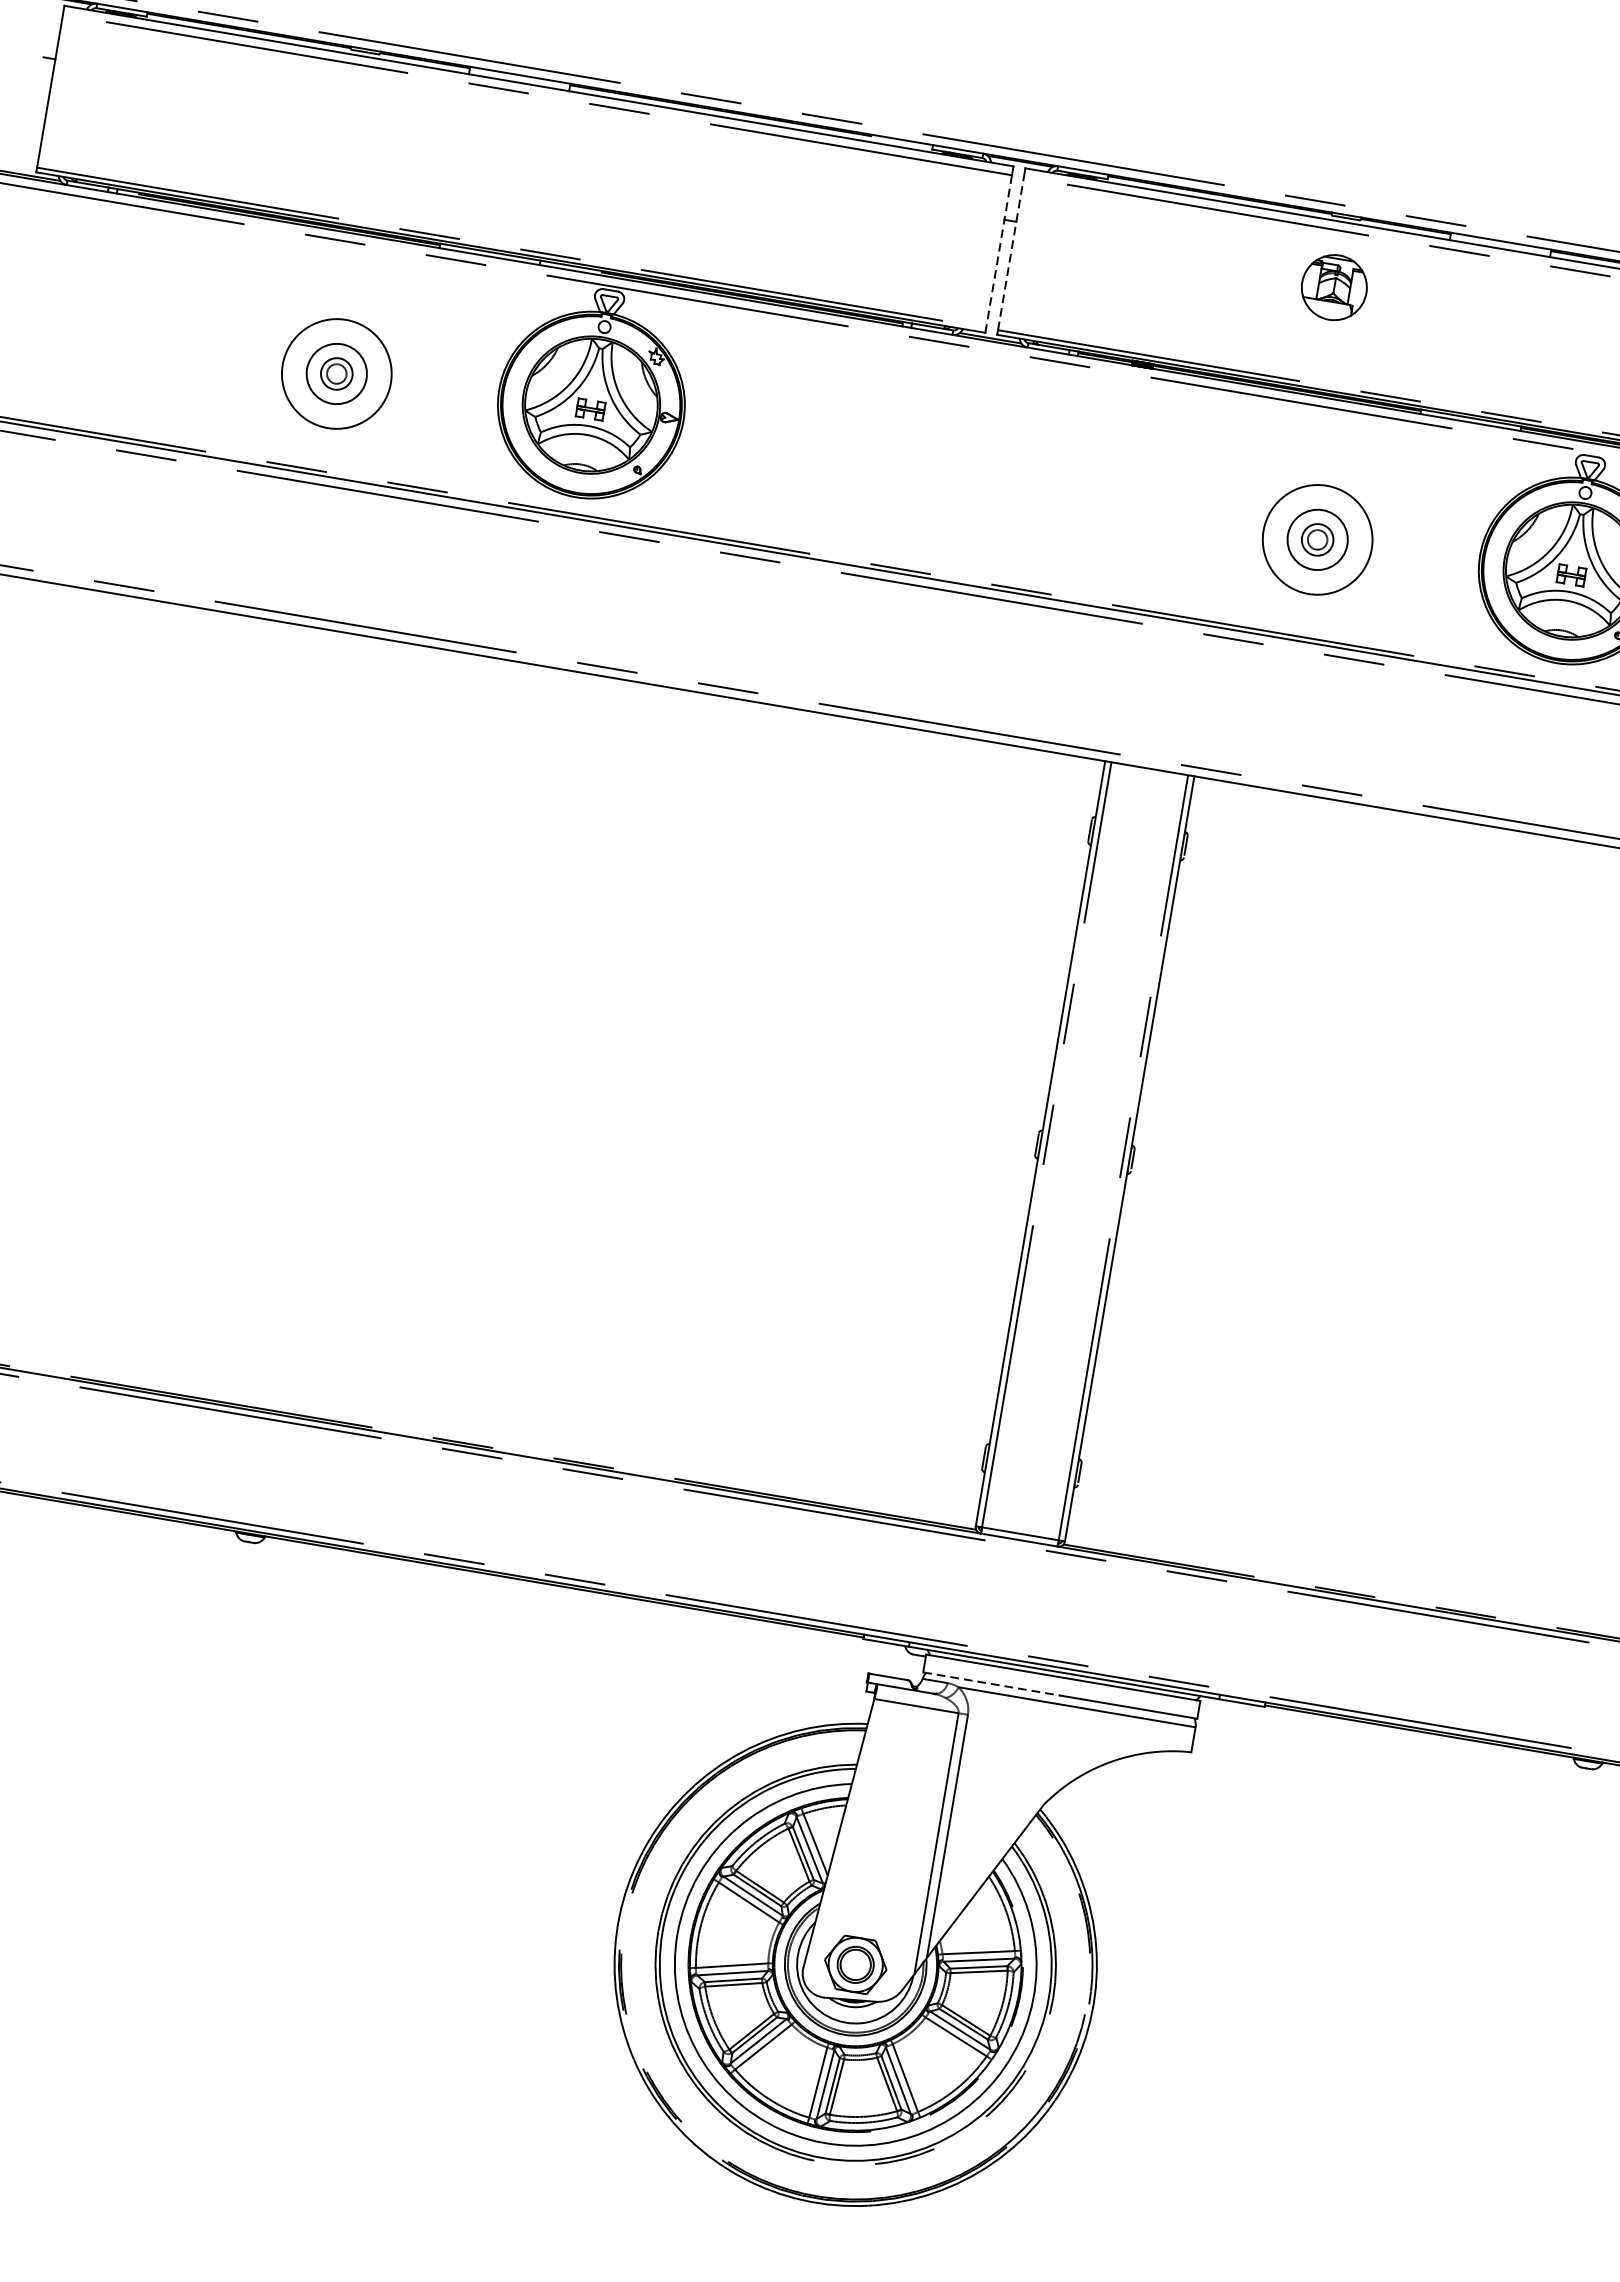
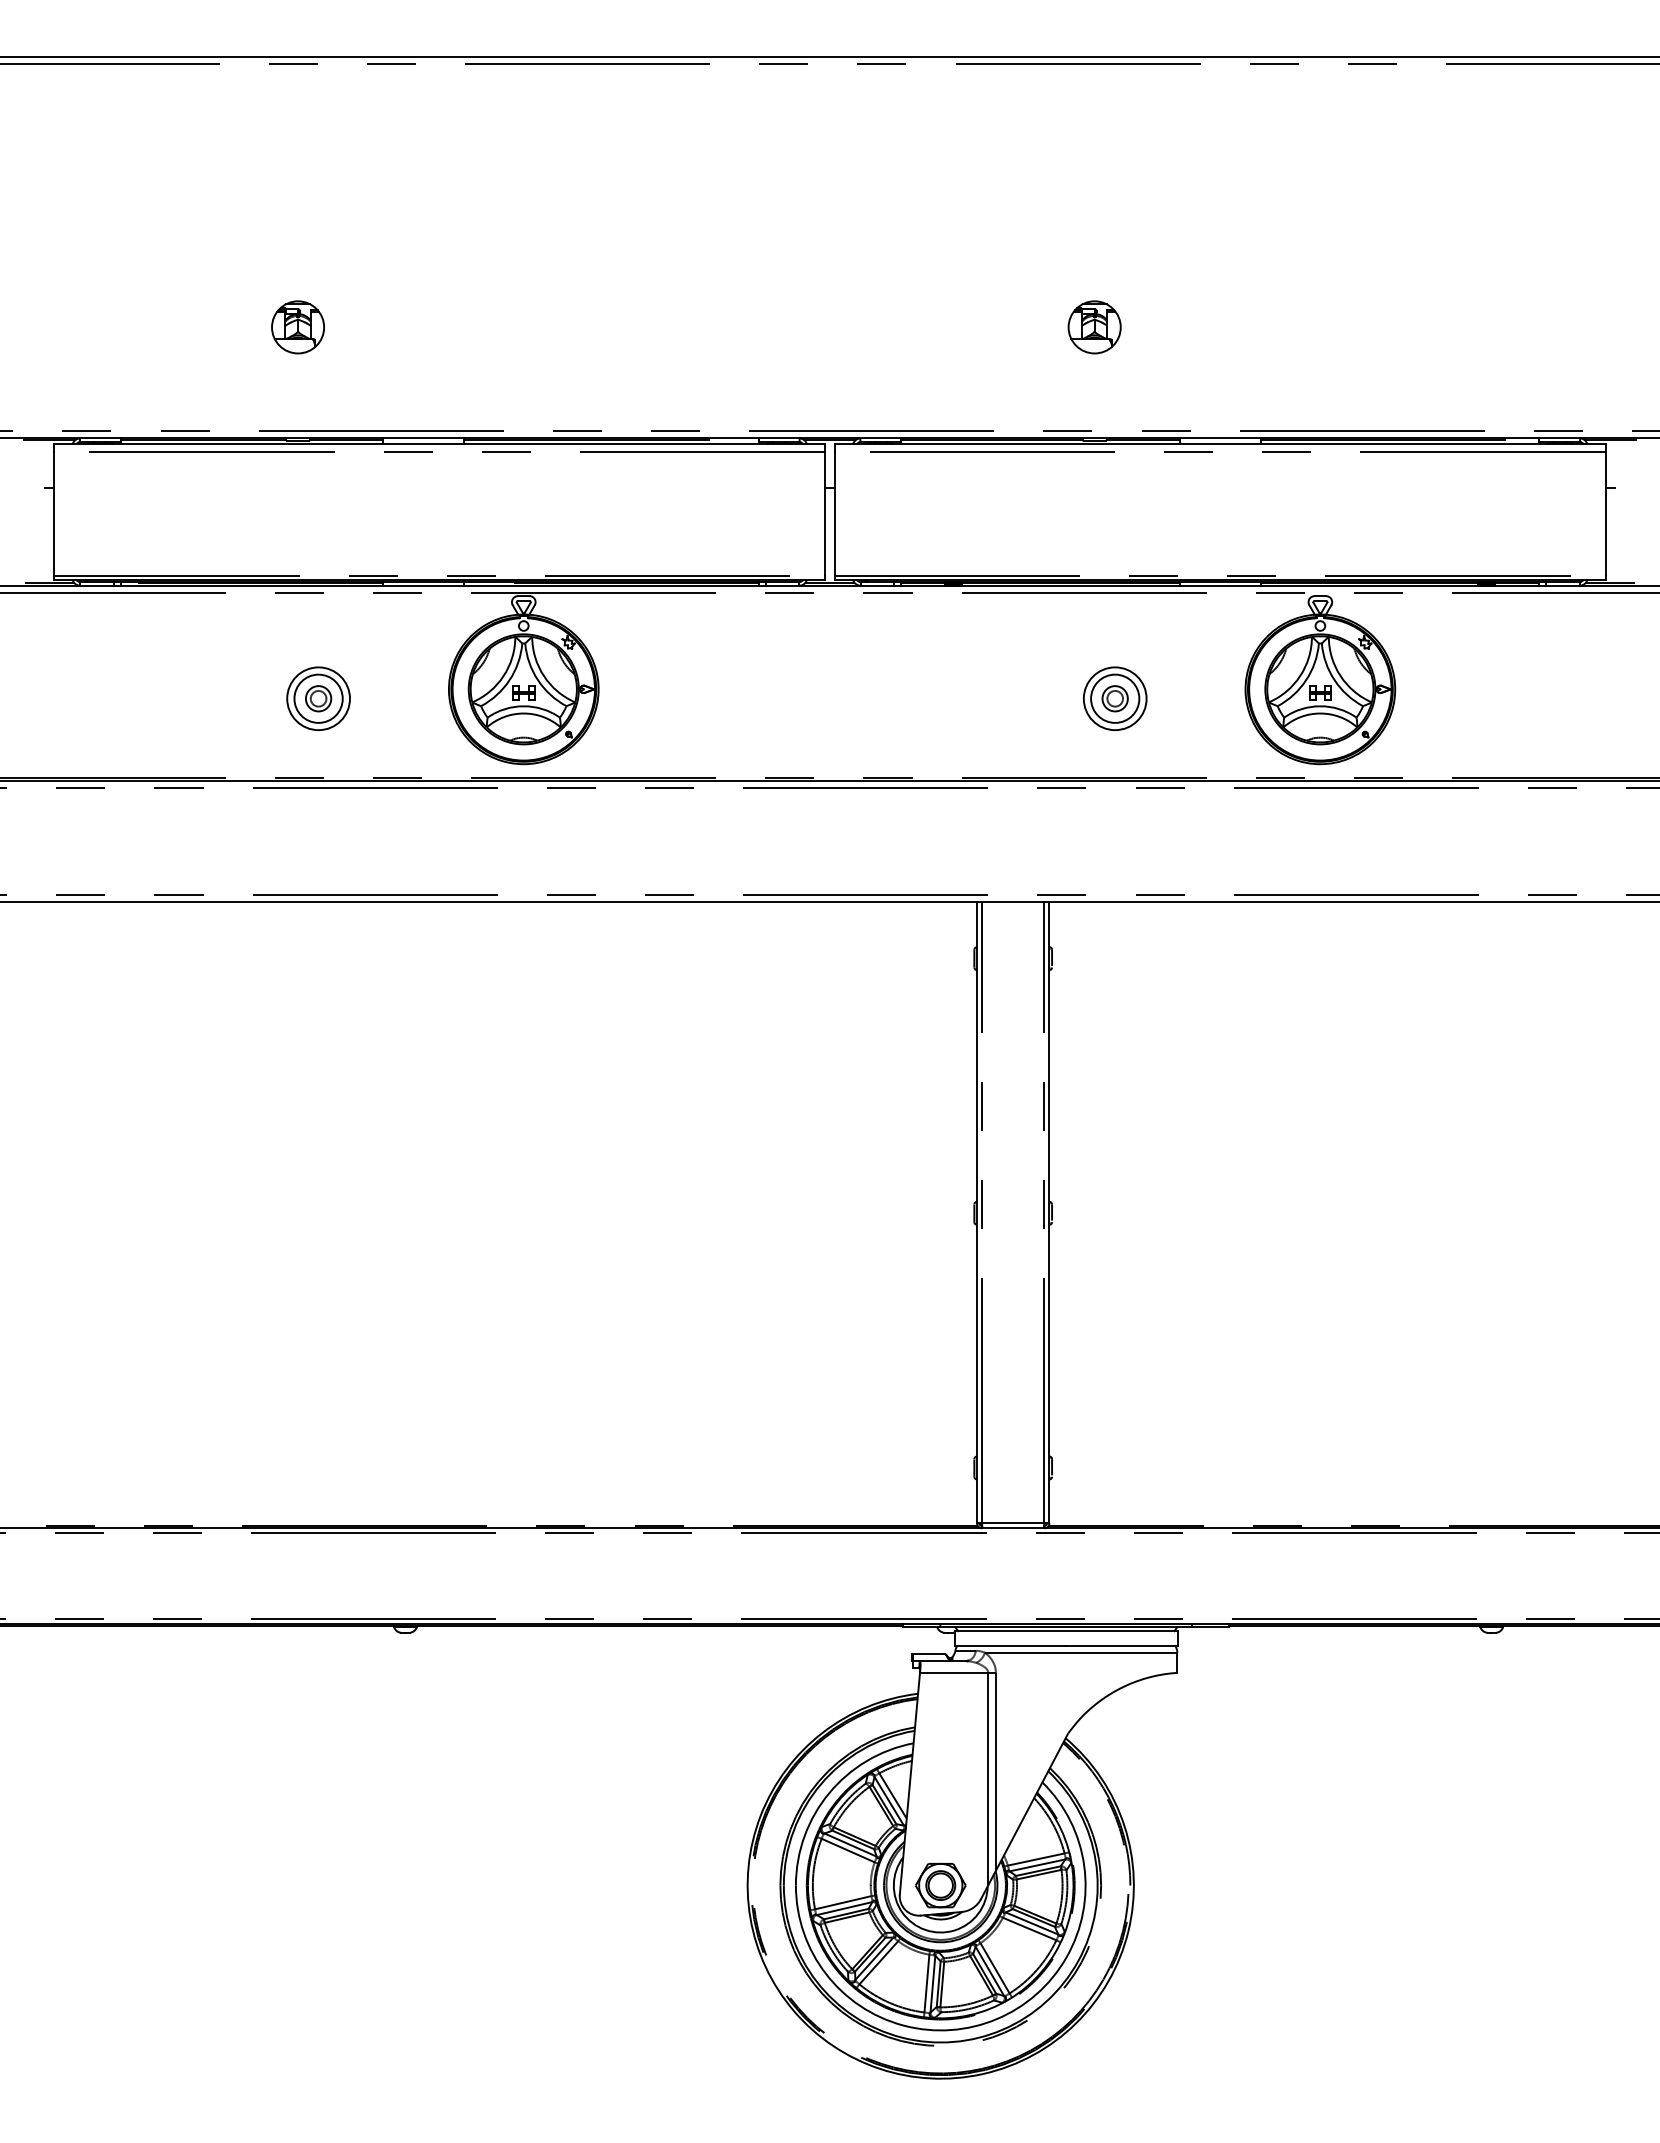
line: (999, 252) -> (825, 514), dashed -> solid
line: (1010, 253) -> (834, 513), dashed -> solid
part: (1334, 287) -> (1094, 327), moved
circle: (336, 373) -> (318, 698), size x0.71
circle: (1316, 539) -> (1114, 698), size x0.71
line: (991, 1683) -> (1010, 1645), dashed -> solid

